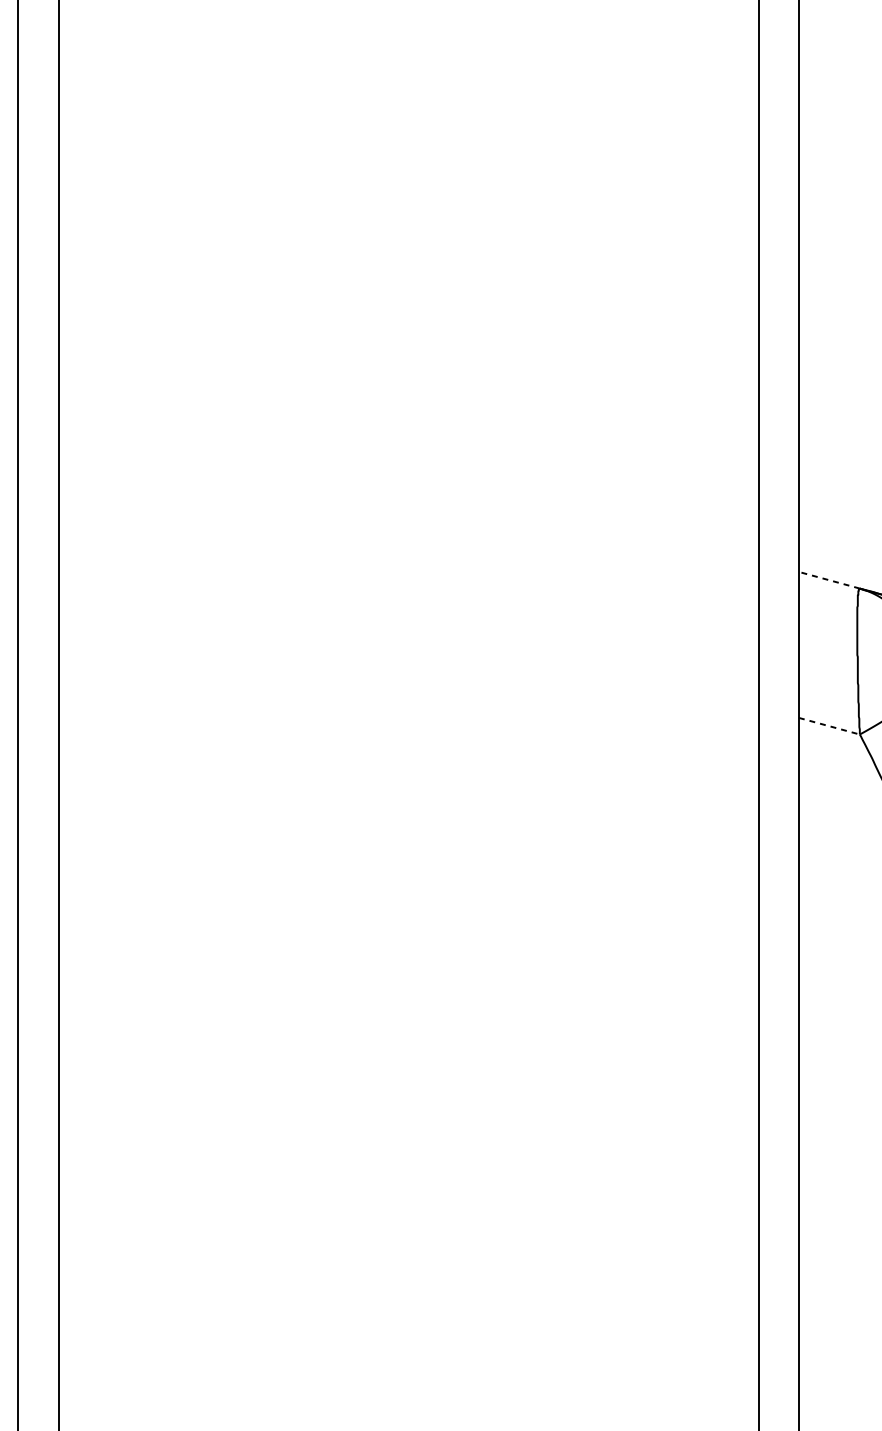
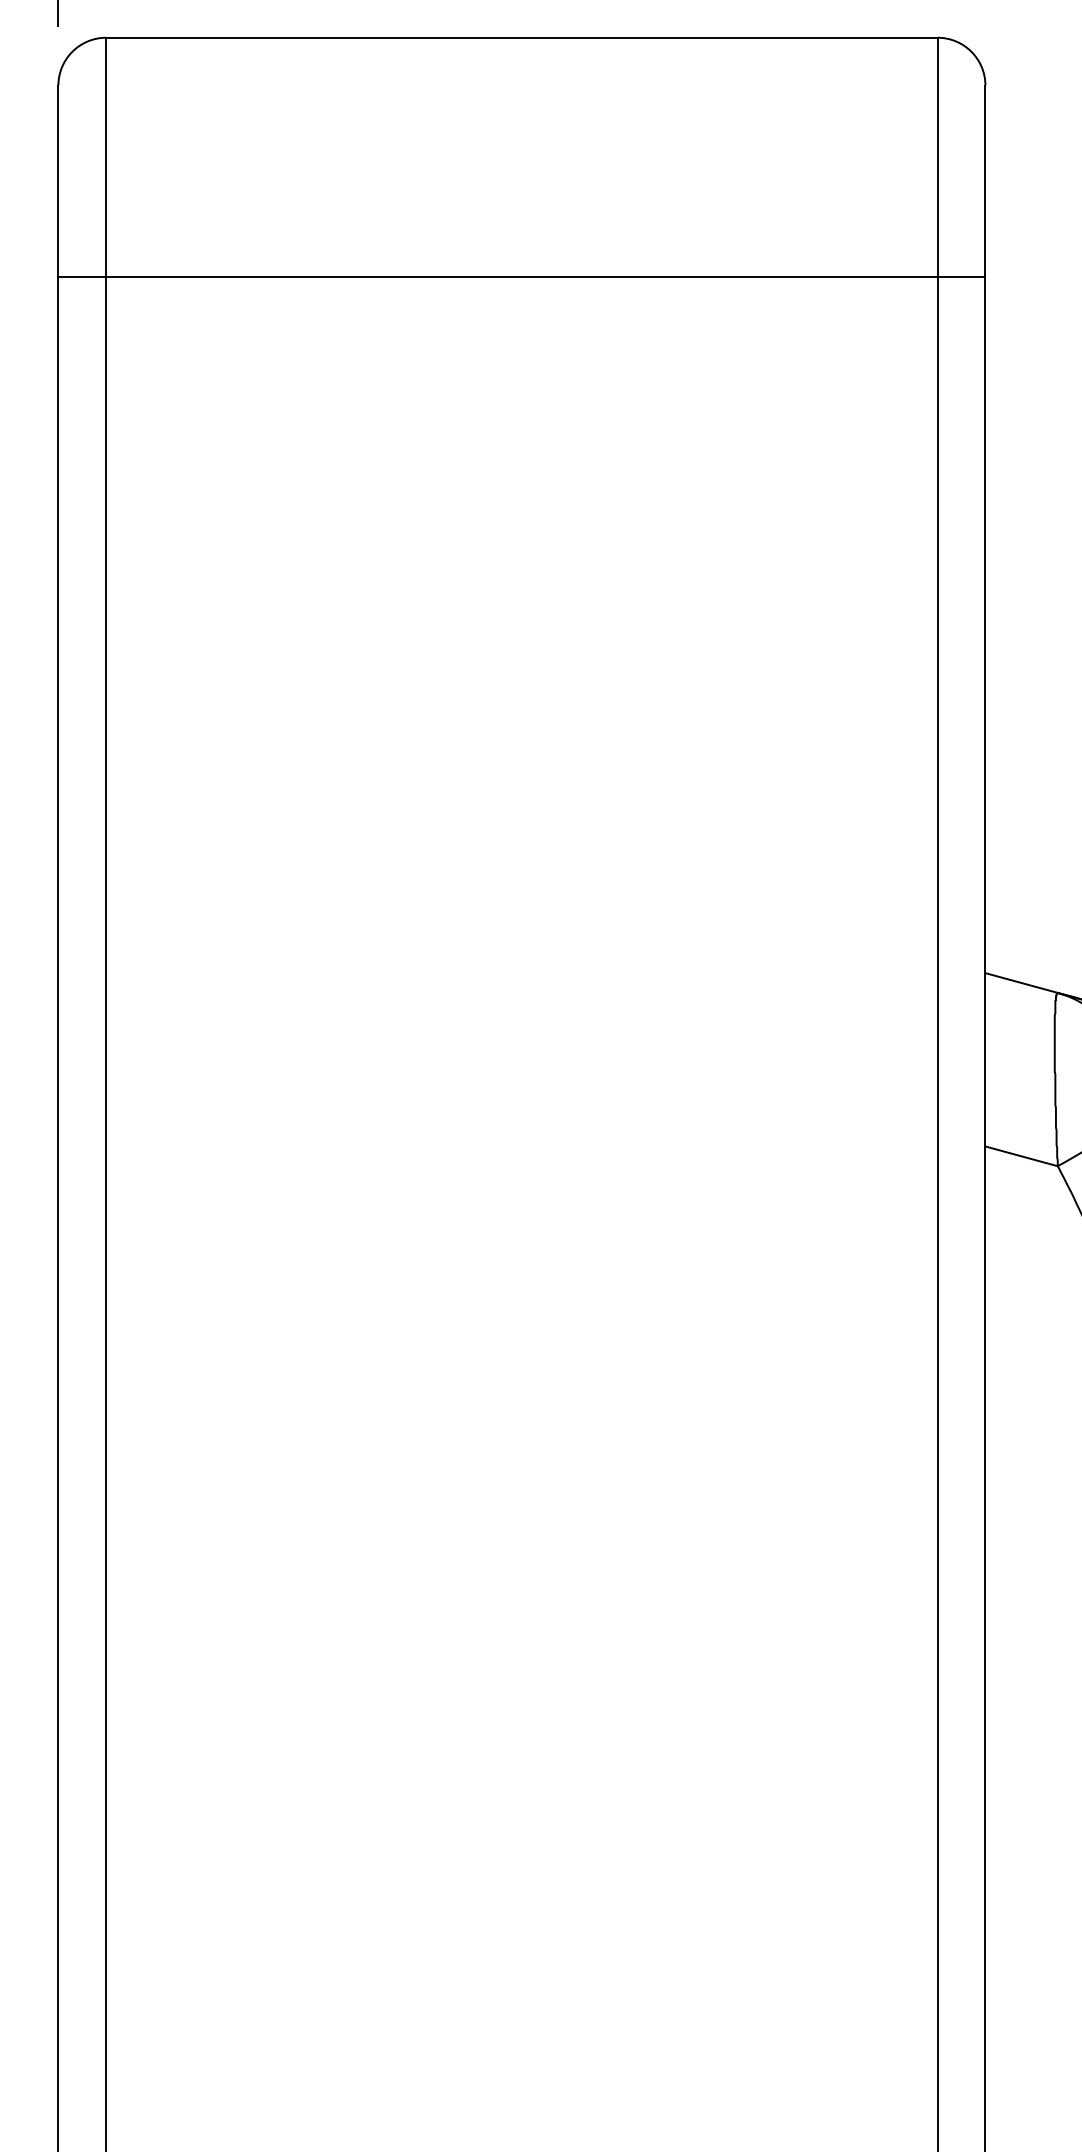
line: (829, 579) -> (1021, 982), dashed -> solid
line: (830, 726) -> (1022, 1156), dashed -> solid

